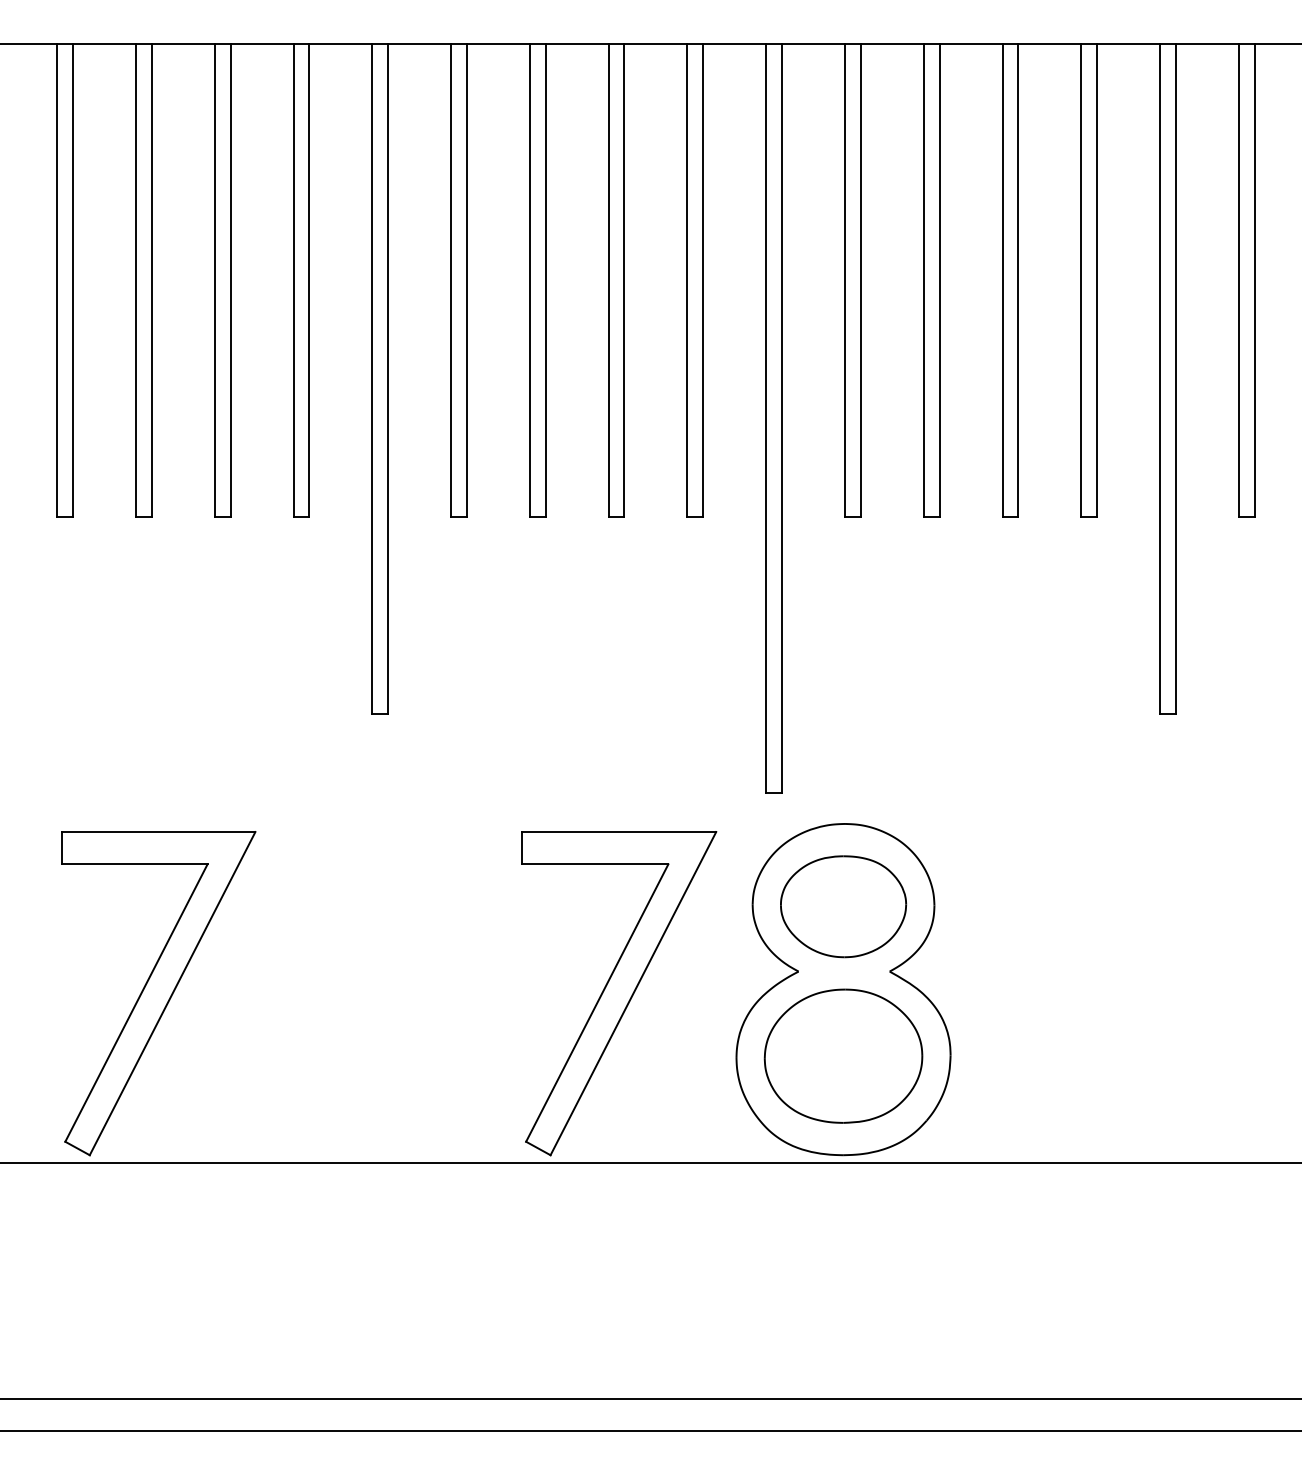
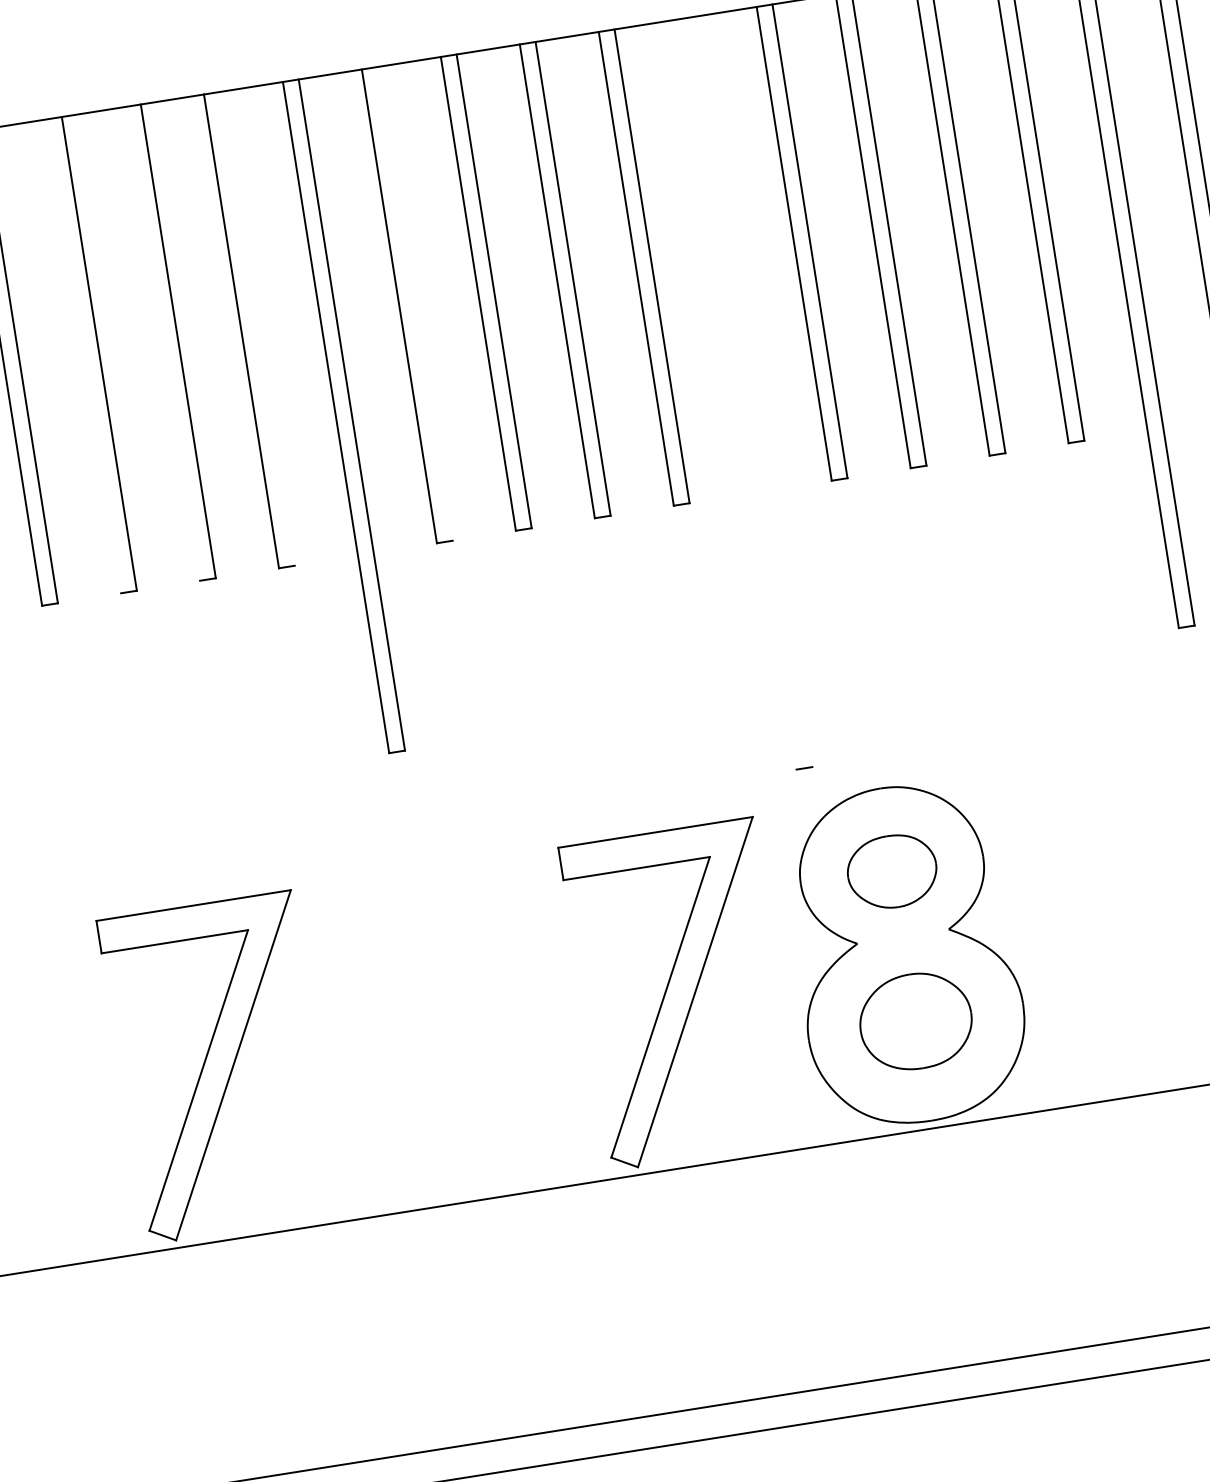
line: (135, 280) -> (83, 356), removed
line: (214, 280) -> (162, 343), removed
line: (309, 280) -> (257, 328), removed
line: (466, 280) -> (414, 303), removed
line: (766, 418) -> (737, 394), removed
line: (781, 418) -> (752, 392), removed
part: (843, 906) -> (892, 871), size x0.7
part: (843, 1055) -> (915, 1020), size x0.7

